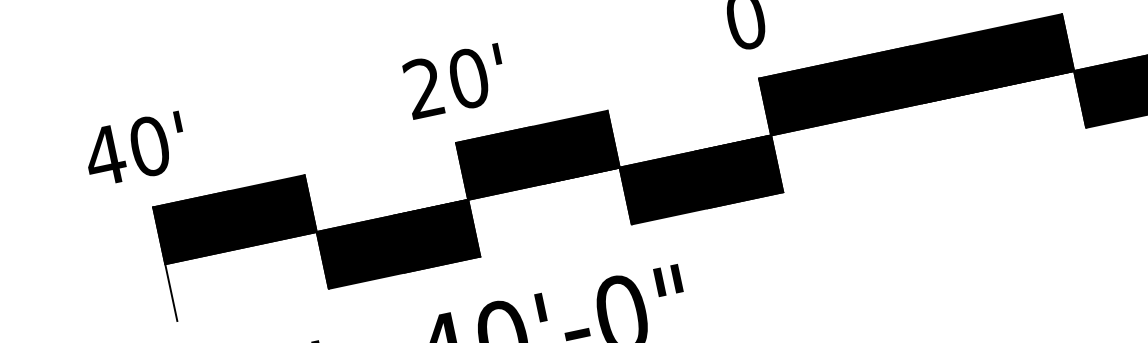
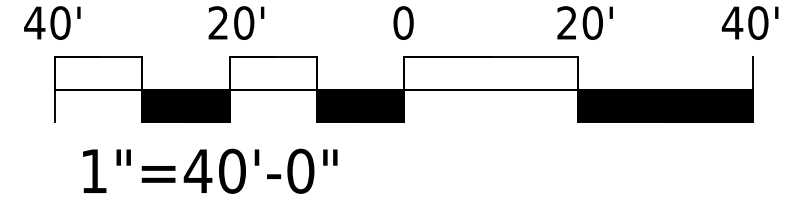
fill: (915, 75) -> (490, 73), removed
fill: (536, 155) -> (272, 73), removed
fill: (234, 220) -> (98, 73), removed

